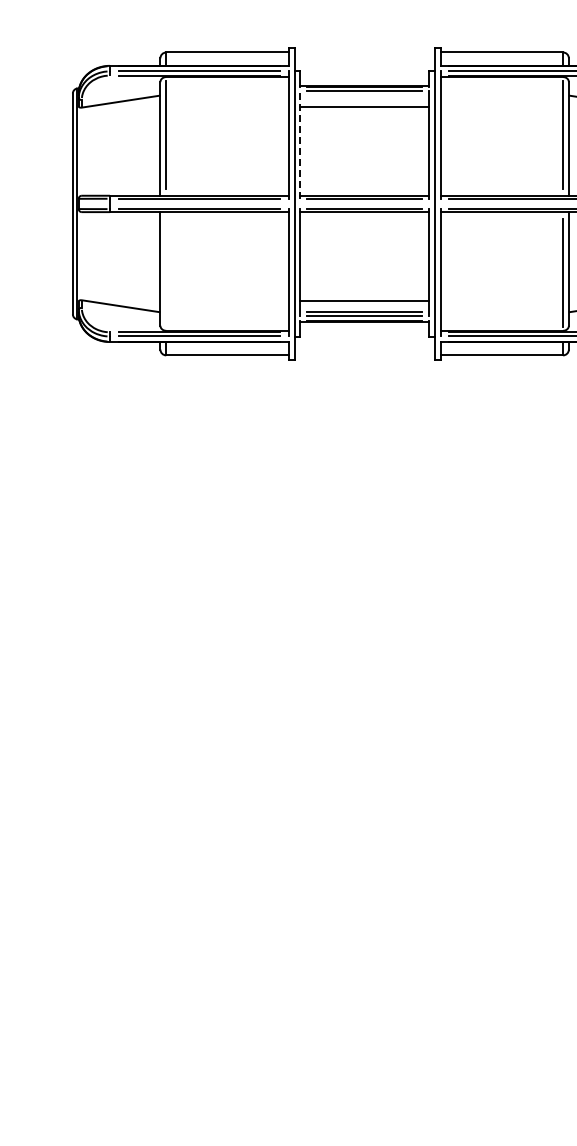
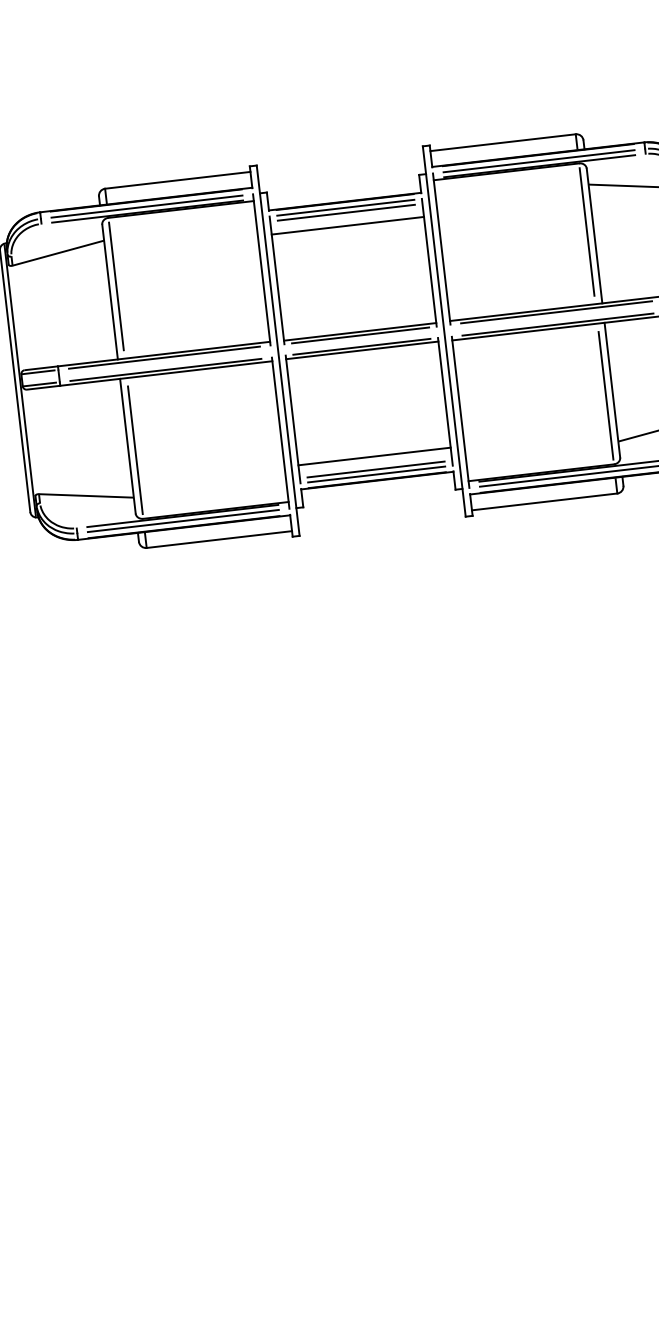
line: (364, 95) -> (346, 212), added
line: (300, 145) -> (277, 280), dashed -> solid
line: (166, 272) -> (135, 449), added

